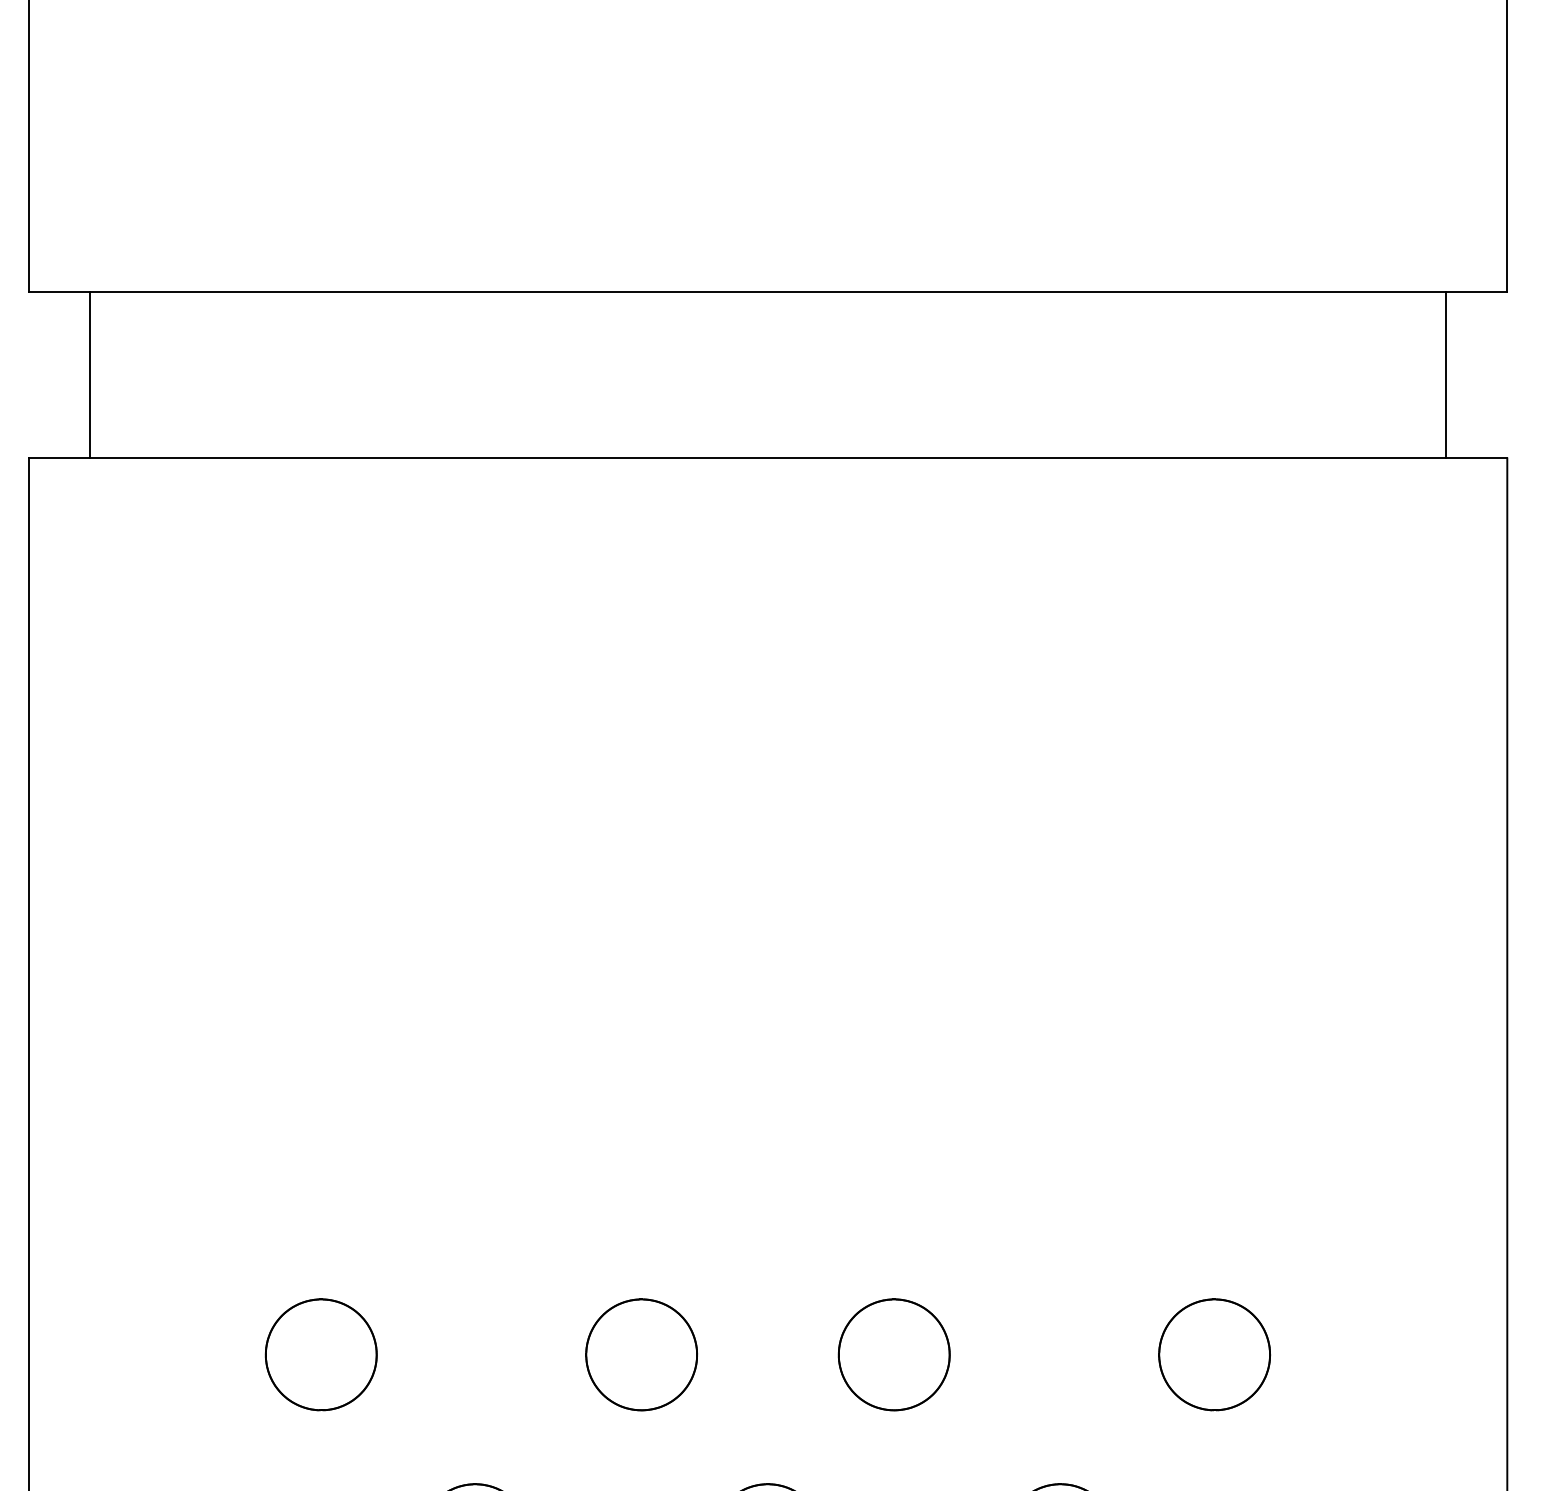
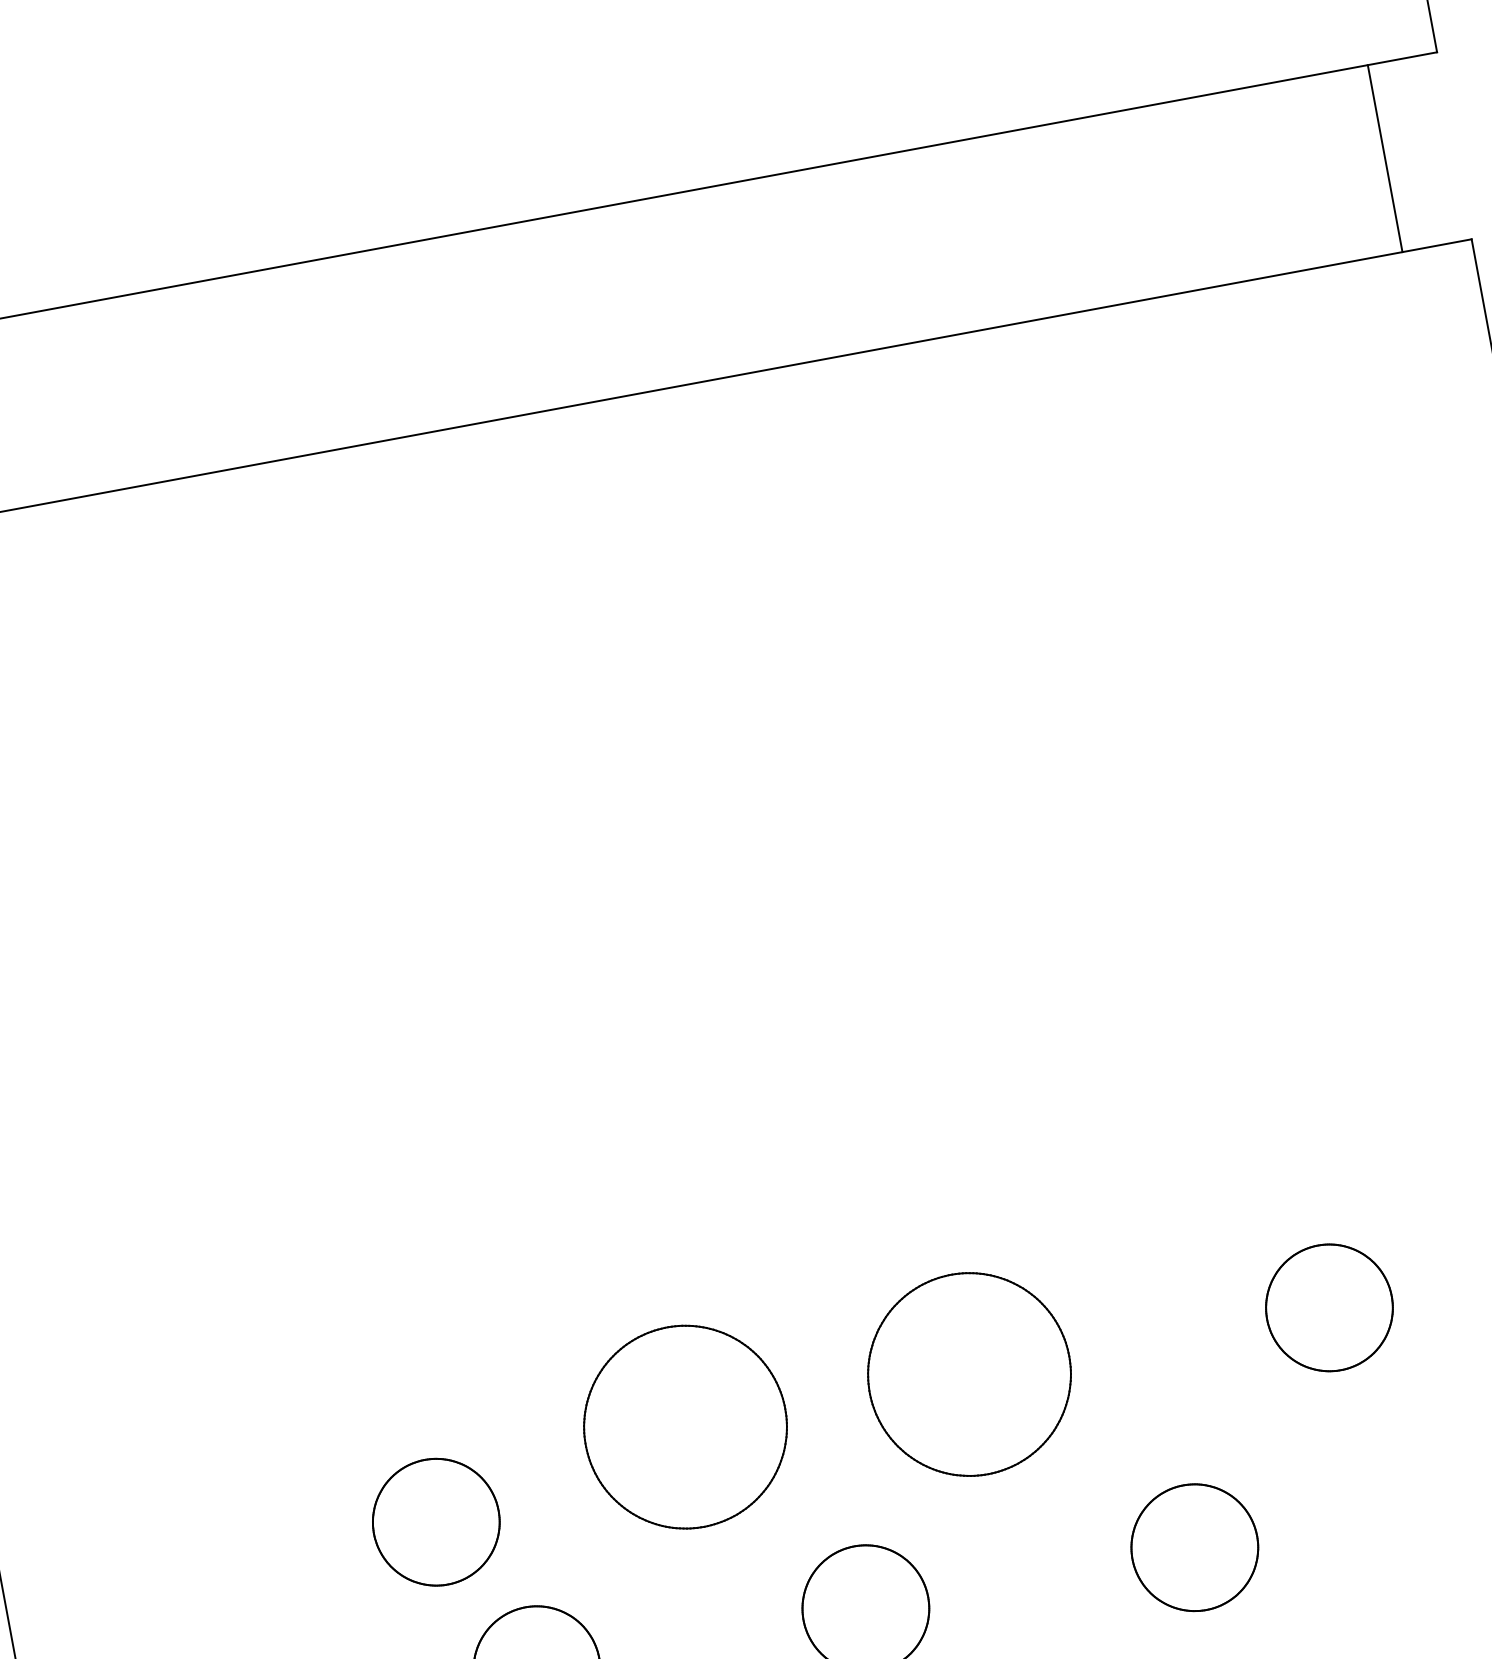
part: (320, 1354) -> (435, 1522), moved
part: (641, 1354) -> (685, 1426), size x1.6
part: (893, 1354) -> (968, 1374), size x1.6

